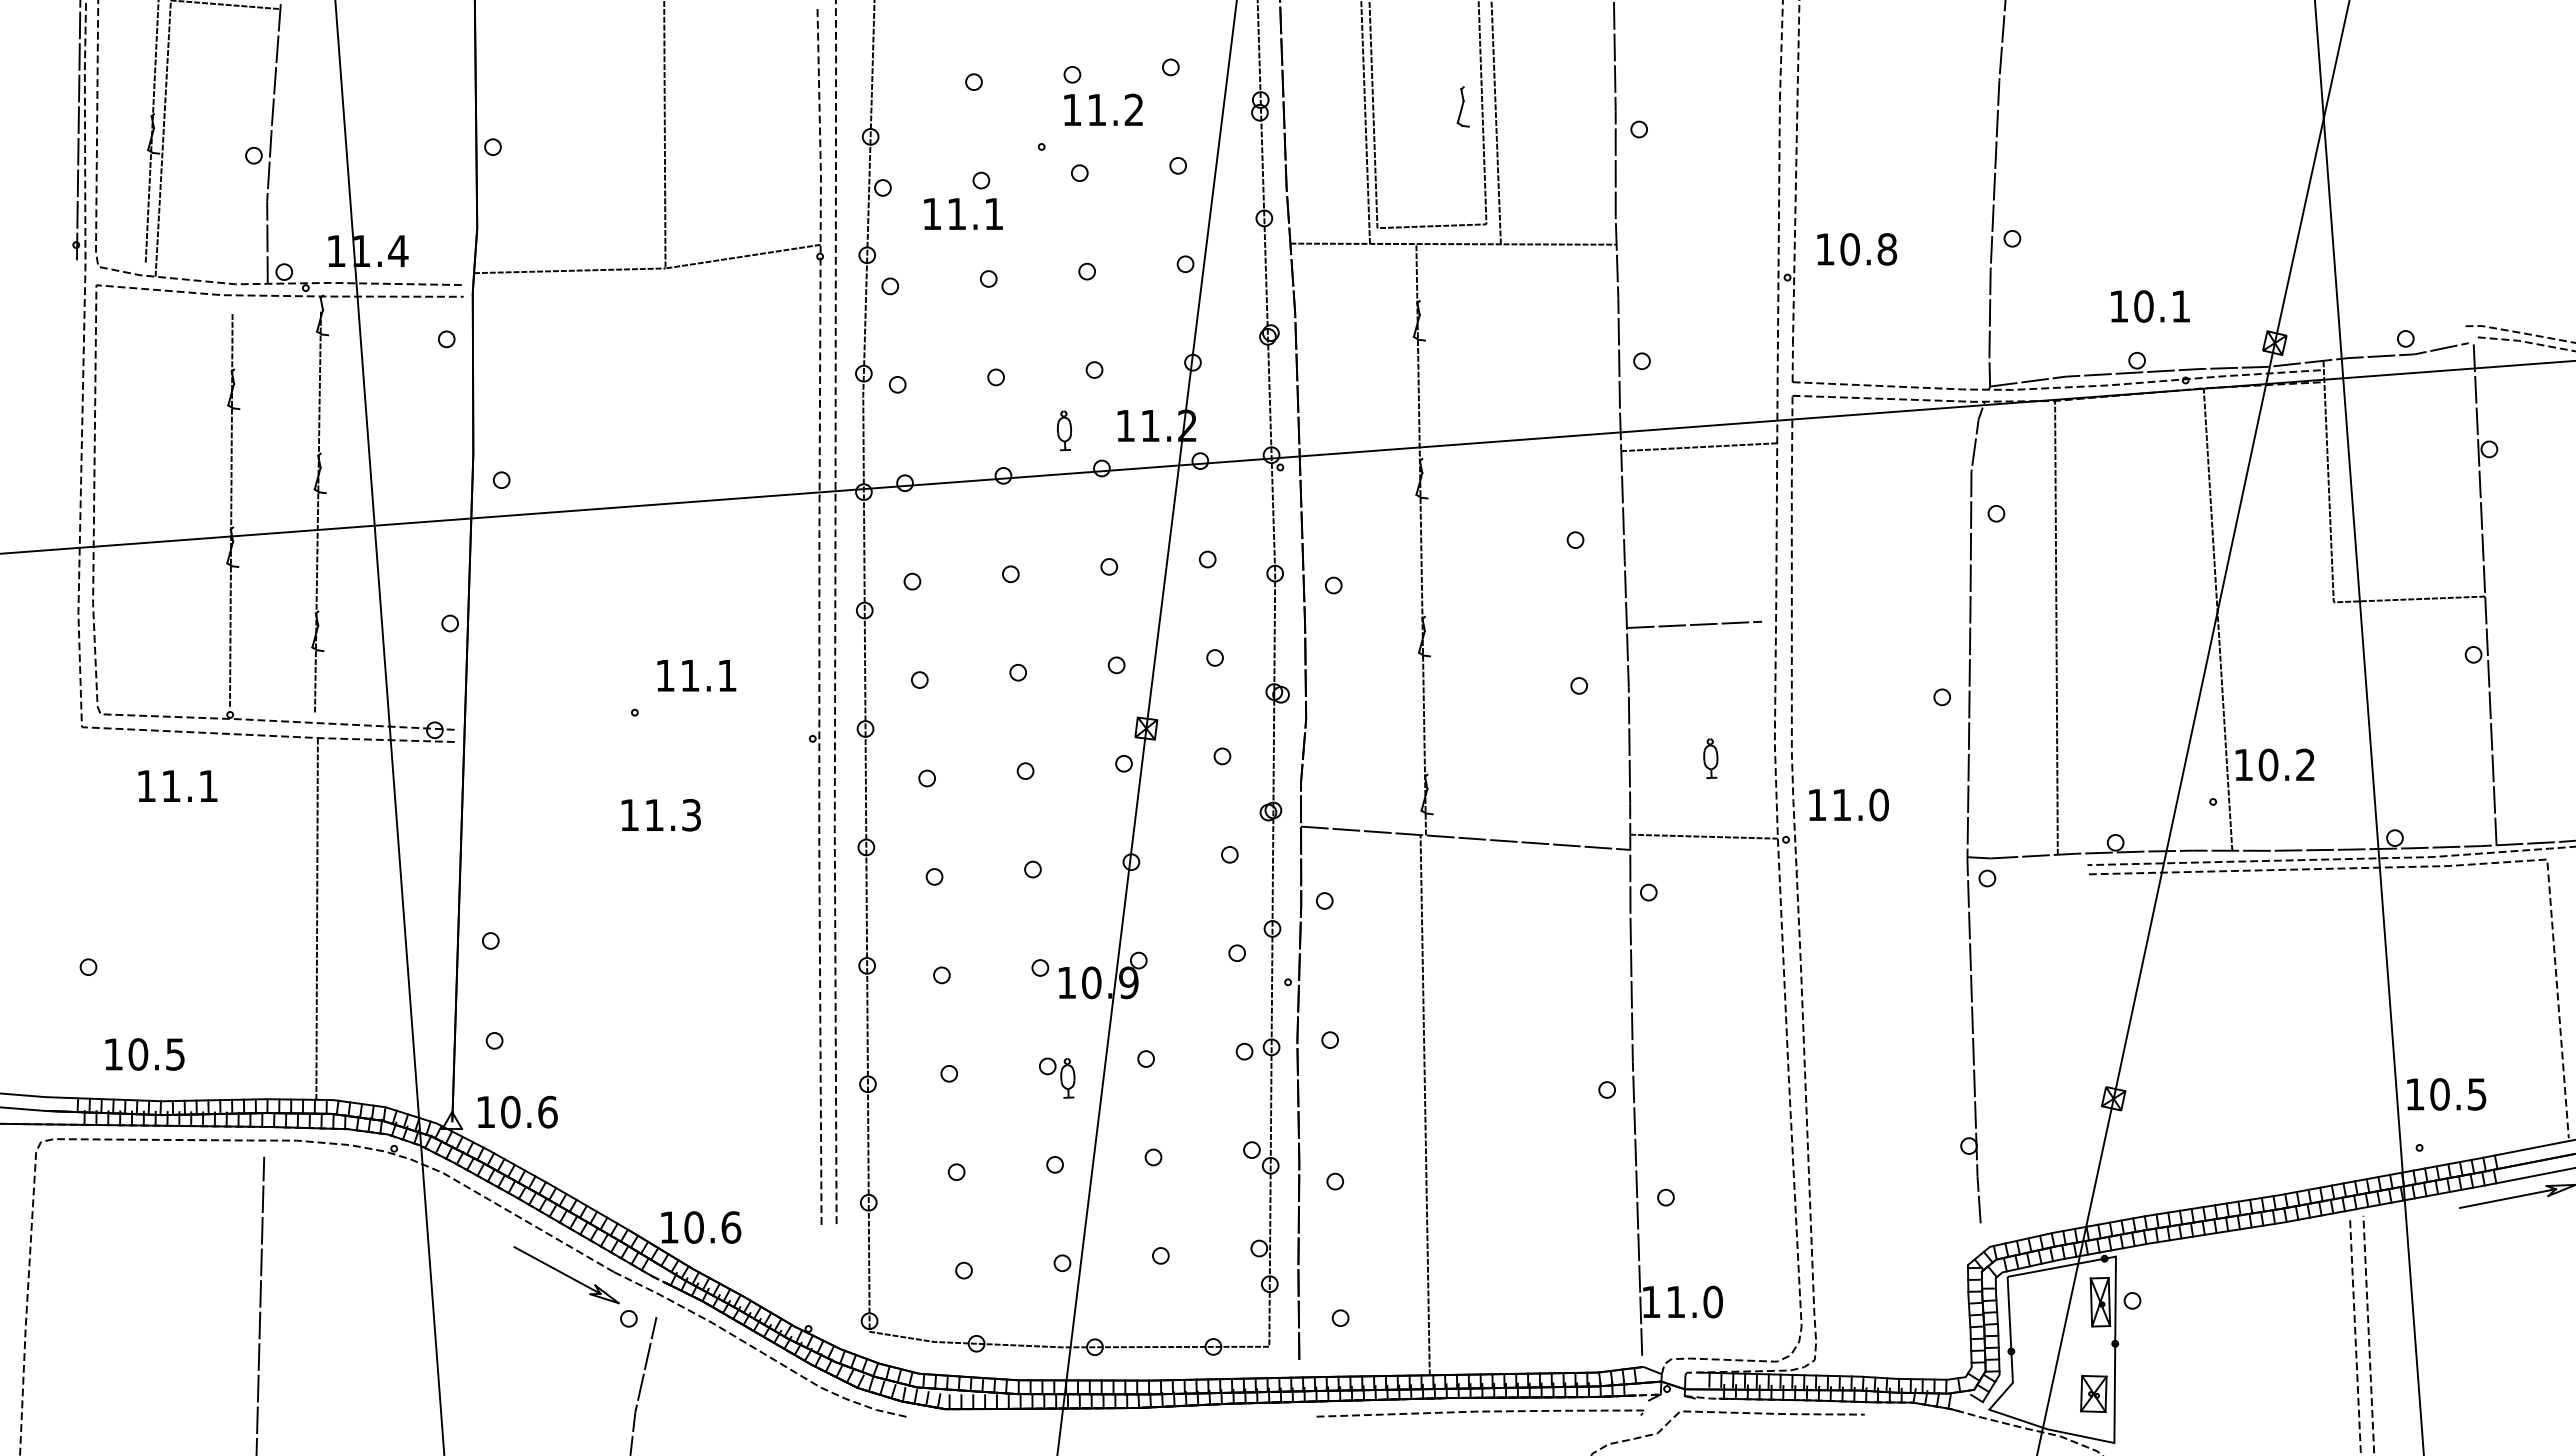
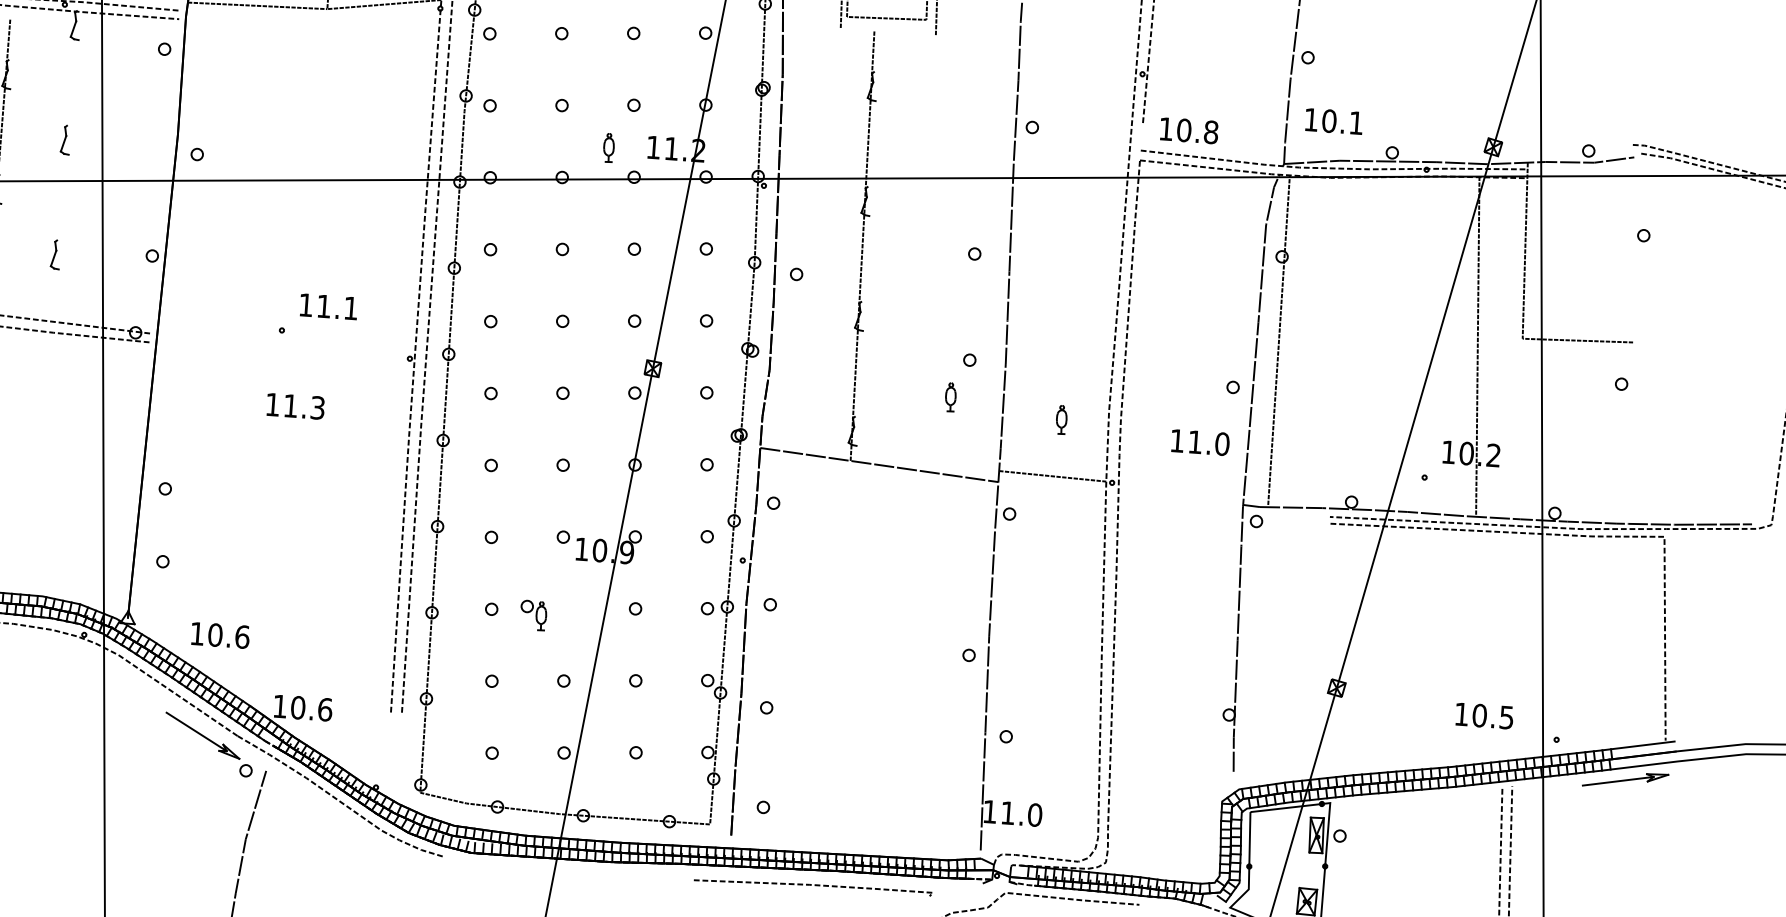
line: (1453, 243) -> (901, 32), removed
text: (1857, 249) -> (1189, 130), moved
text: (2150, 306) -> (1334, 121), moved
line: (1792, 363) -> (1141, 136), removed
line: (1699, 447) -> (1069, 193), removed
line: (318, 511) -> (62, 167), removed
line: (2484, 593) -> (1632, 340), removed
line: (2217, 619) -> (1477, 345), moved
line: (1694, 624) -> (1056, 321), removed
line: (2056, 627) -> (1279, 339), moved
part: (1556, 738) -> (950, 397), added
text: (1848, 804) -> (1200, 442), moved
line: (316, 918) -> (39, 463), removed
part: (1057, 1077) -> (533, 615), moved
text: (2446, 1094) -> (1484, 716), moved
line: (1424, 1105) -> (835, 657), removed
text: (517, 1111) -> (220, 634), moved
line: (1478, 1412) -> (811, 885), moved

